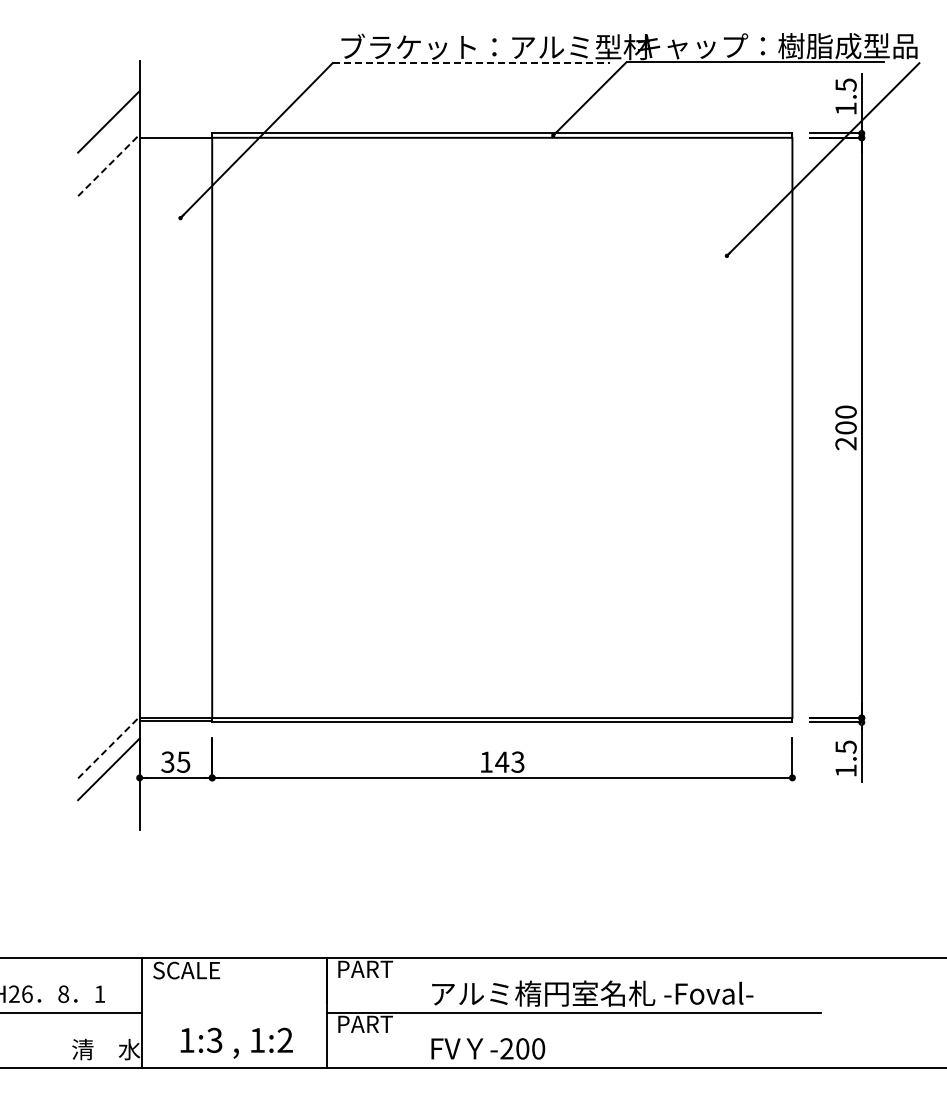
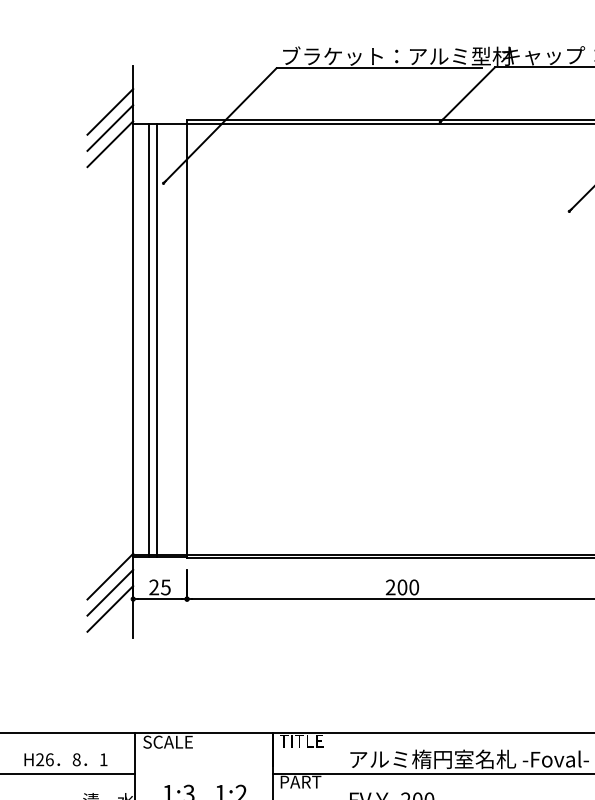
line: (471, 63) -> (379, 68), dashed -> solid
line: (108, 143) -> (110, 127), added
line: (108, 165) -> (110, 144), dashed -> solid
line: (161, 429) -> (149, 340), added
line: (171, 429) -> (156, 340), added
line: (108, 747) -> (110, 576), dashed -> solid
text: (501, 761) -> (401, 586), 143 -> 200
text: (167, 762) -> (153, 587), 35 -> 25
line: (108, 790) -> (110, 608), added
text: (366, 968) -> (301, 740), PART -> TITLE

